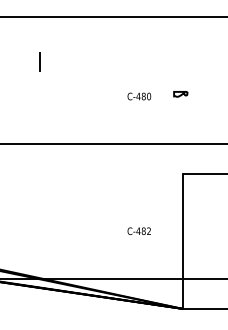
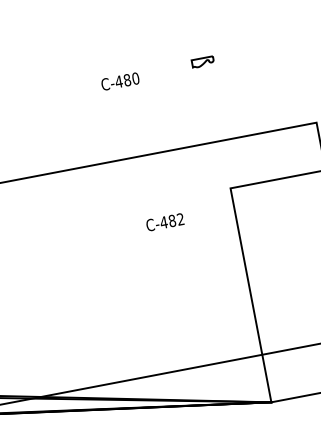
text: (139, 96) -> (120, 81), moved
text: (138, 230) -> (163, 221), moved

